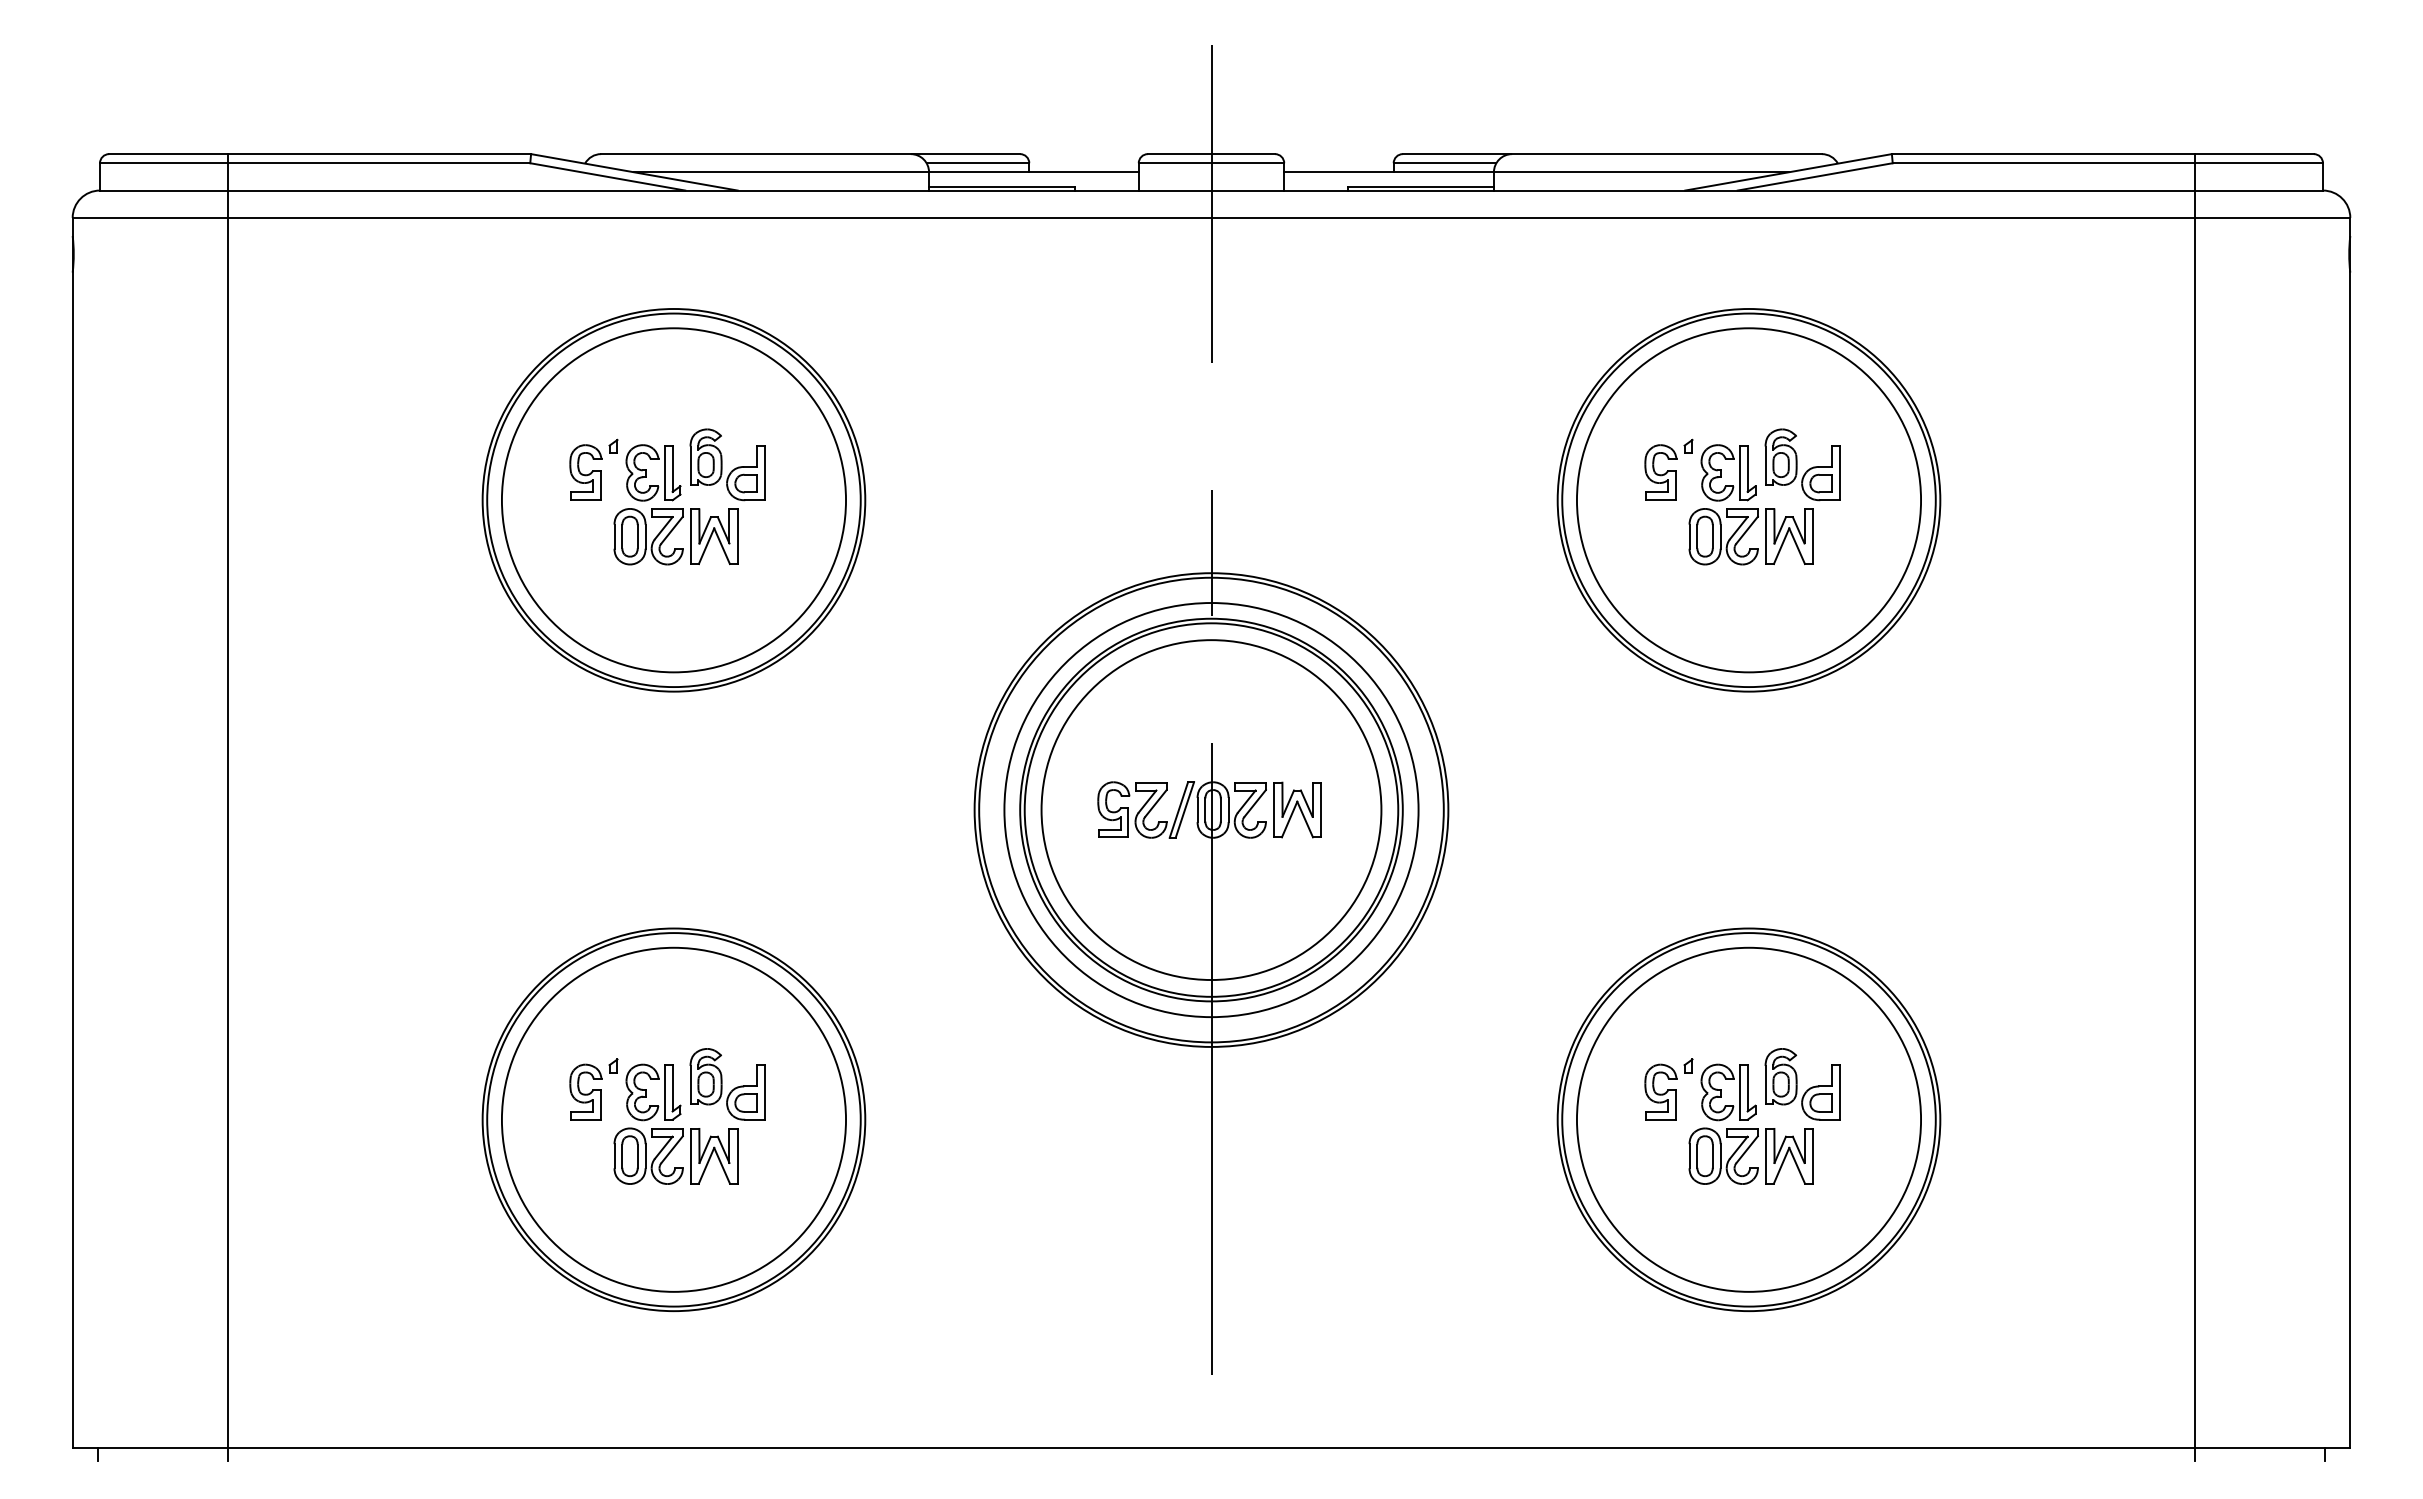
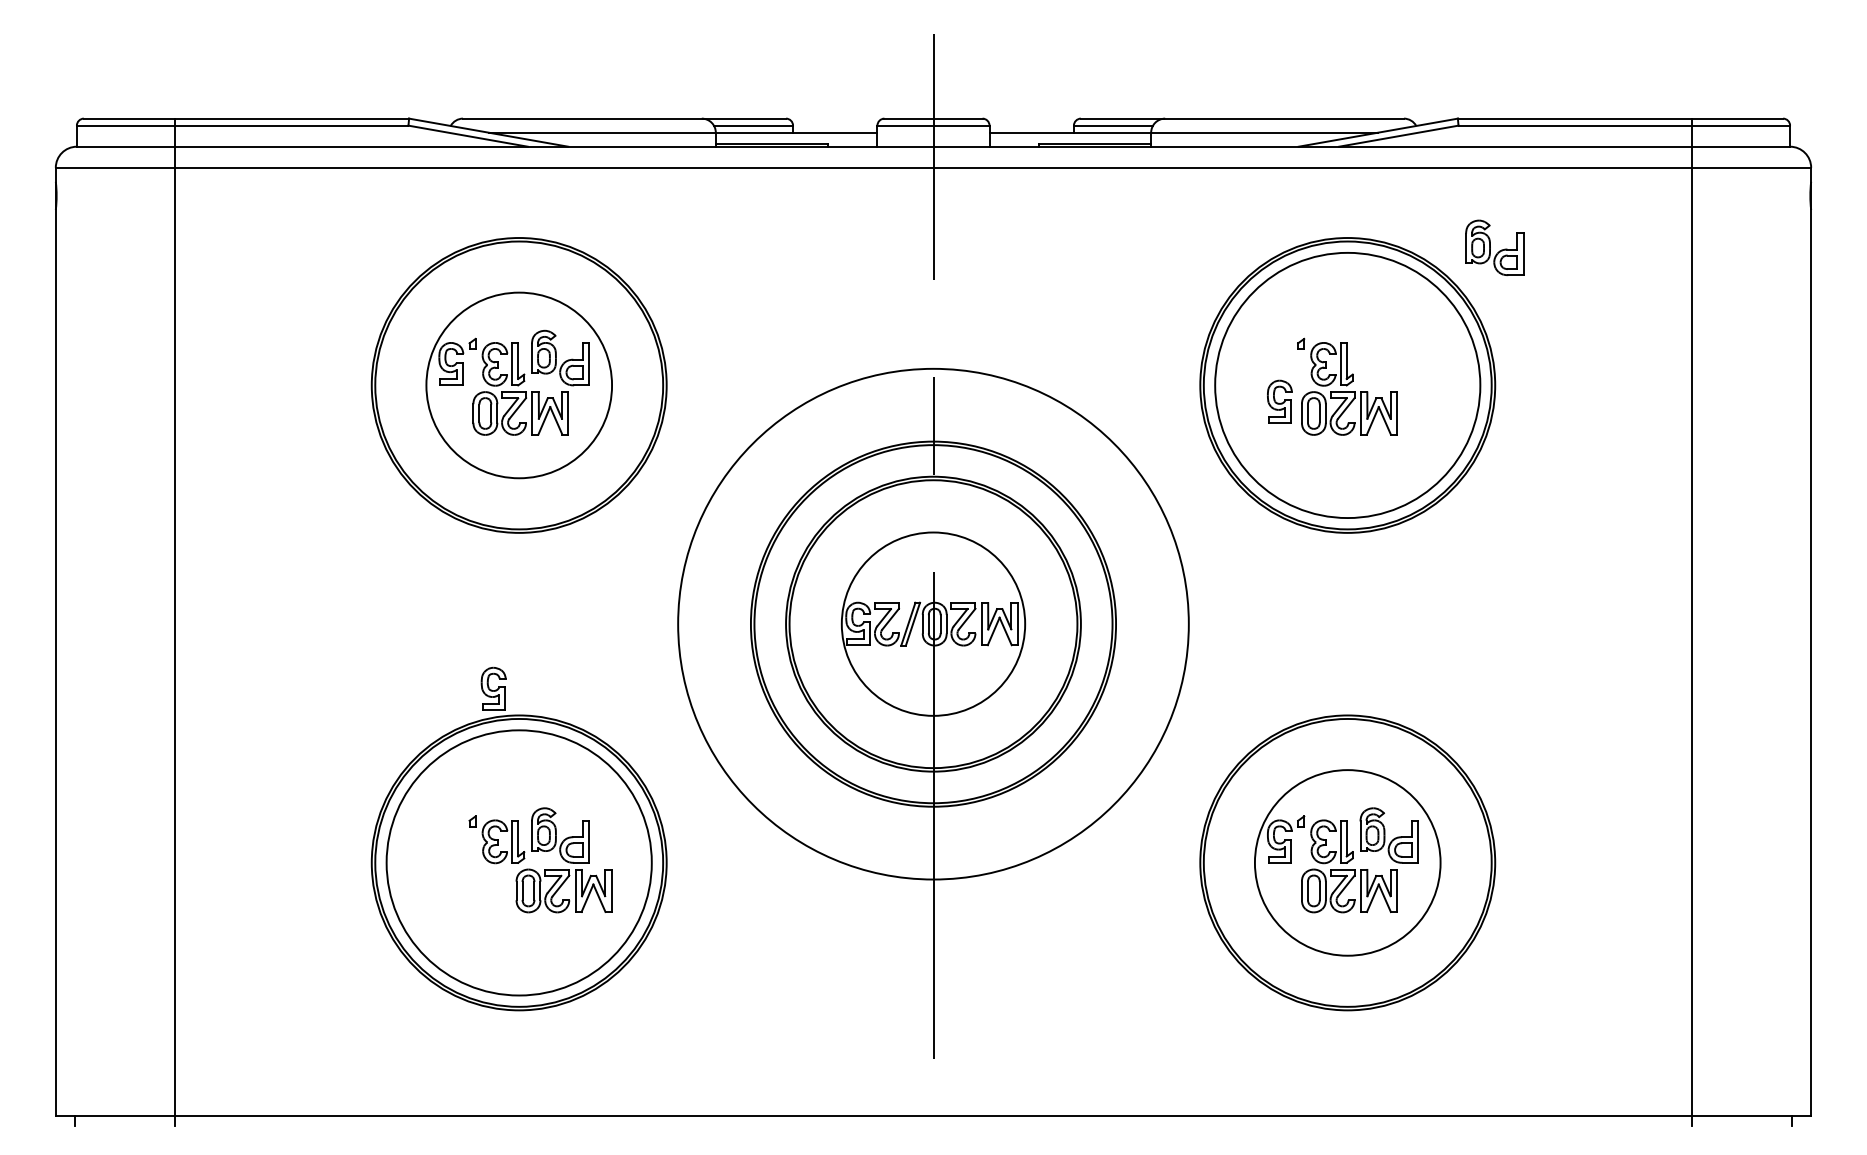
part: (1802, 464) -> (1494, 247), moved
part: (1660, 472) -> (1279, 401), moved
circle: (673, 500) -> (518, 385), size x0.7
circle: (1211, 810) -> (933, 624), size x0.7
circle: (1211, 810) -> (933, 624), size x1.6
part: (585, 1091) -> (493, 688), moved
circle: (1748, 1119) -> (1347, 862), size x0.7
part: (675, 1155) -> (563, 890), moved

